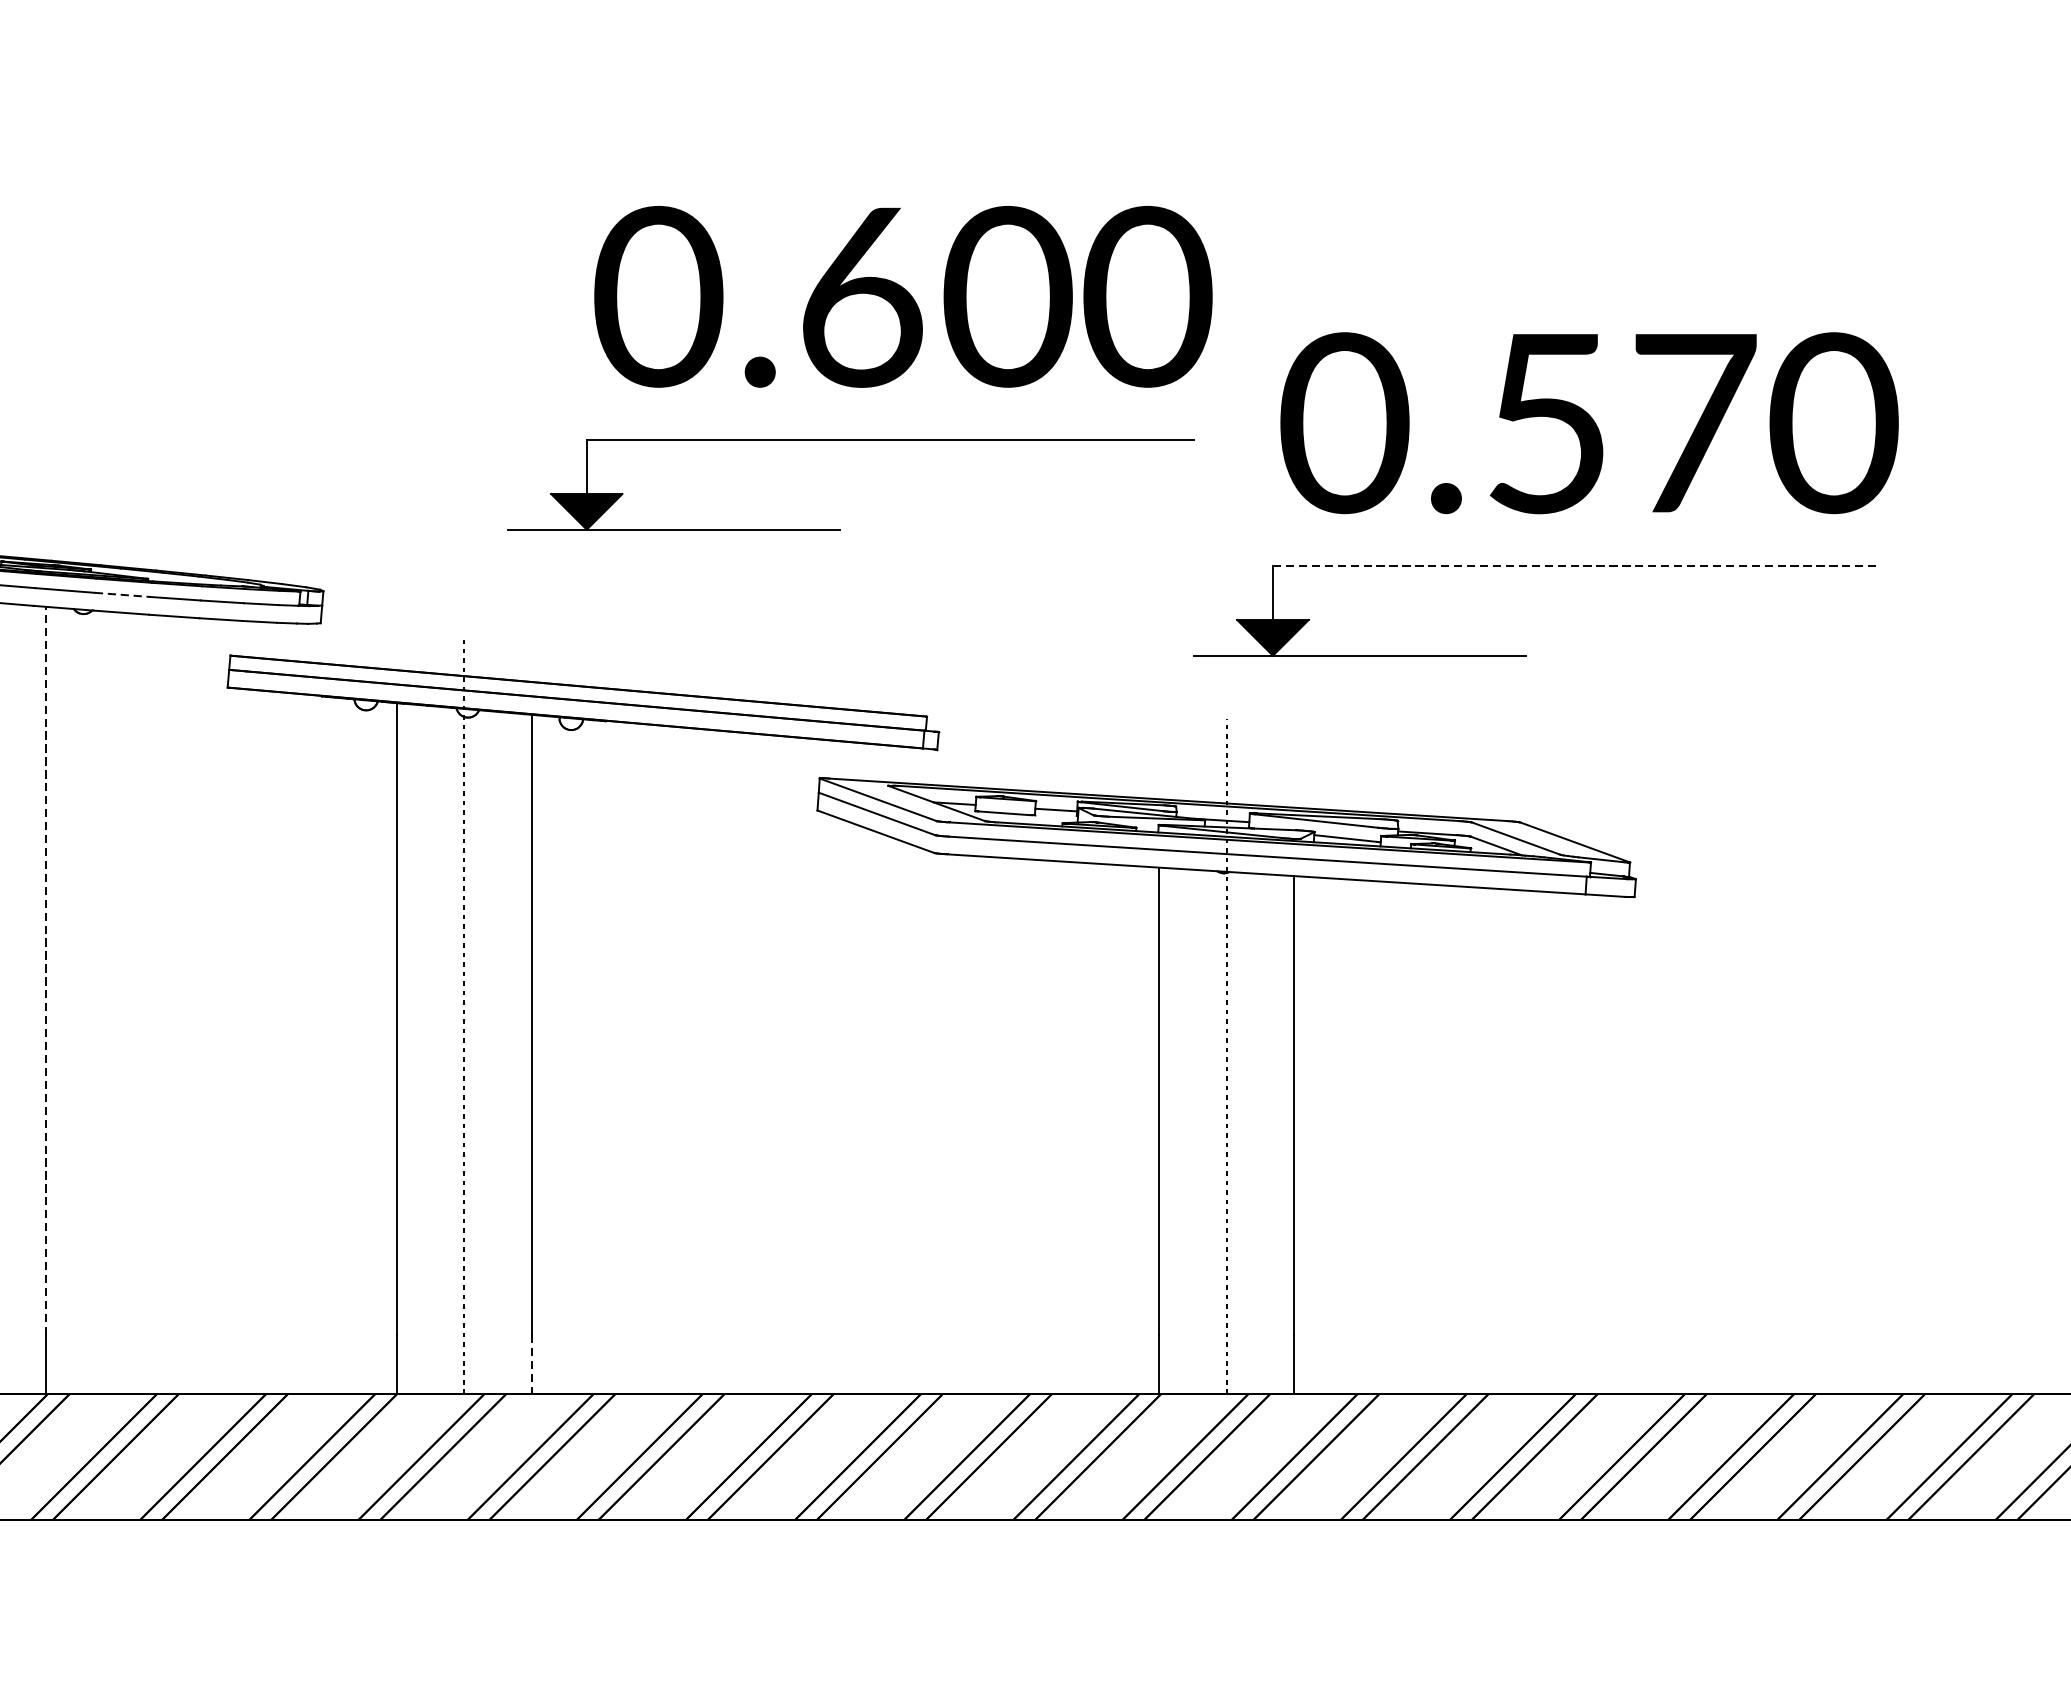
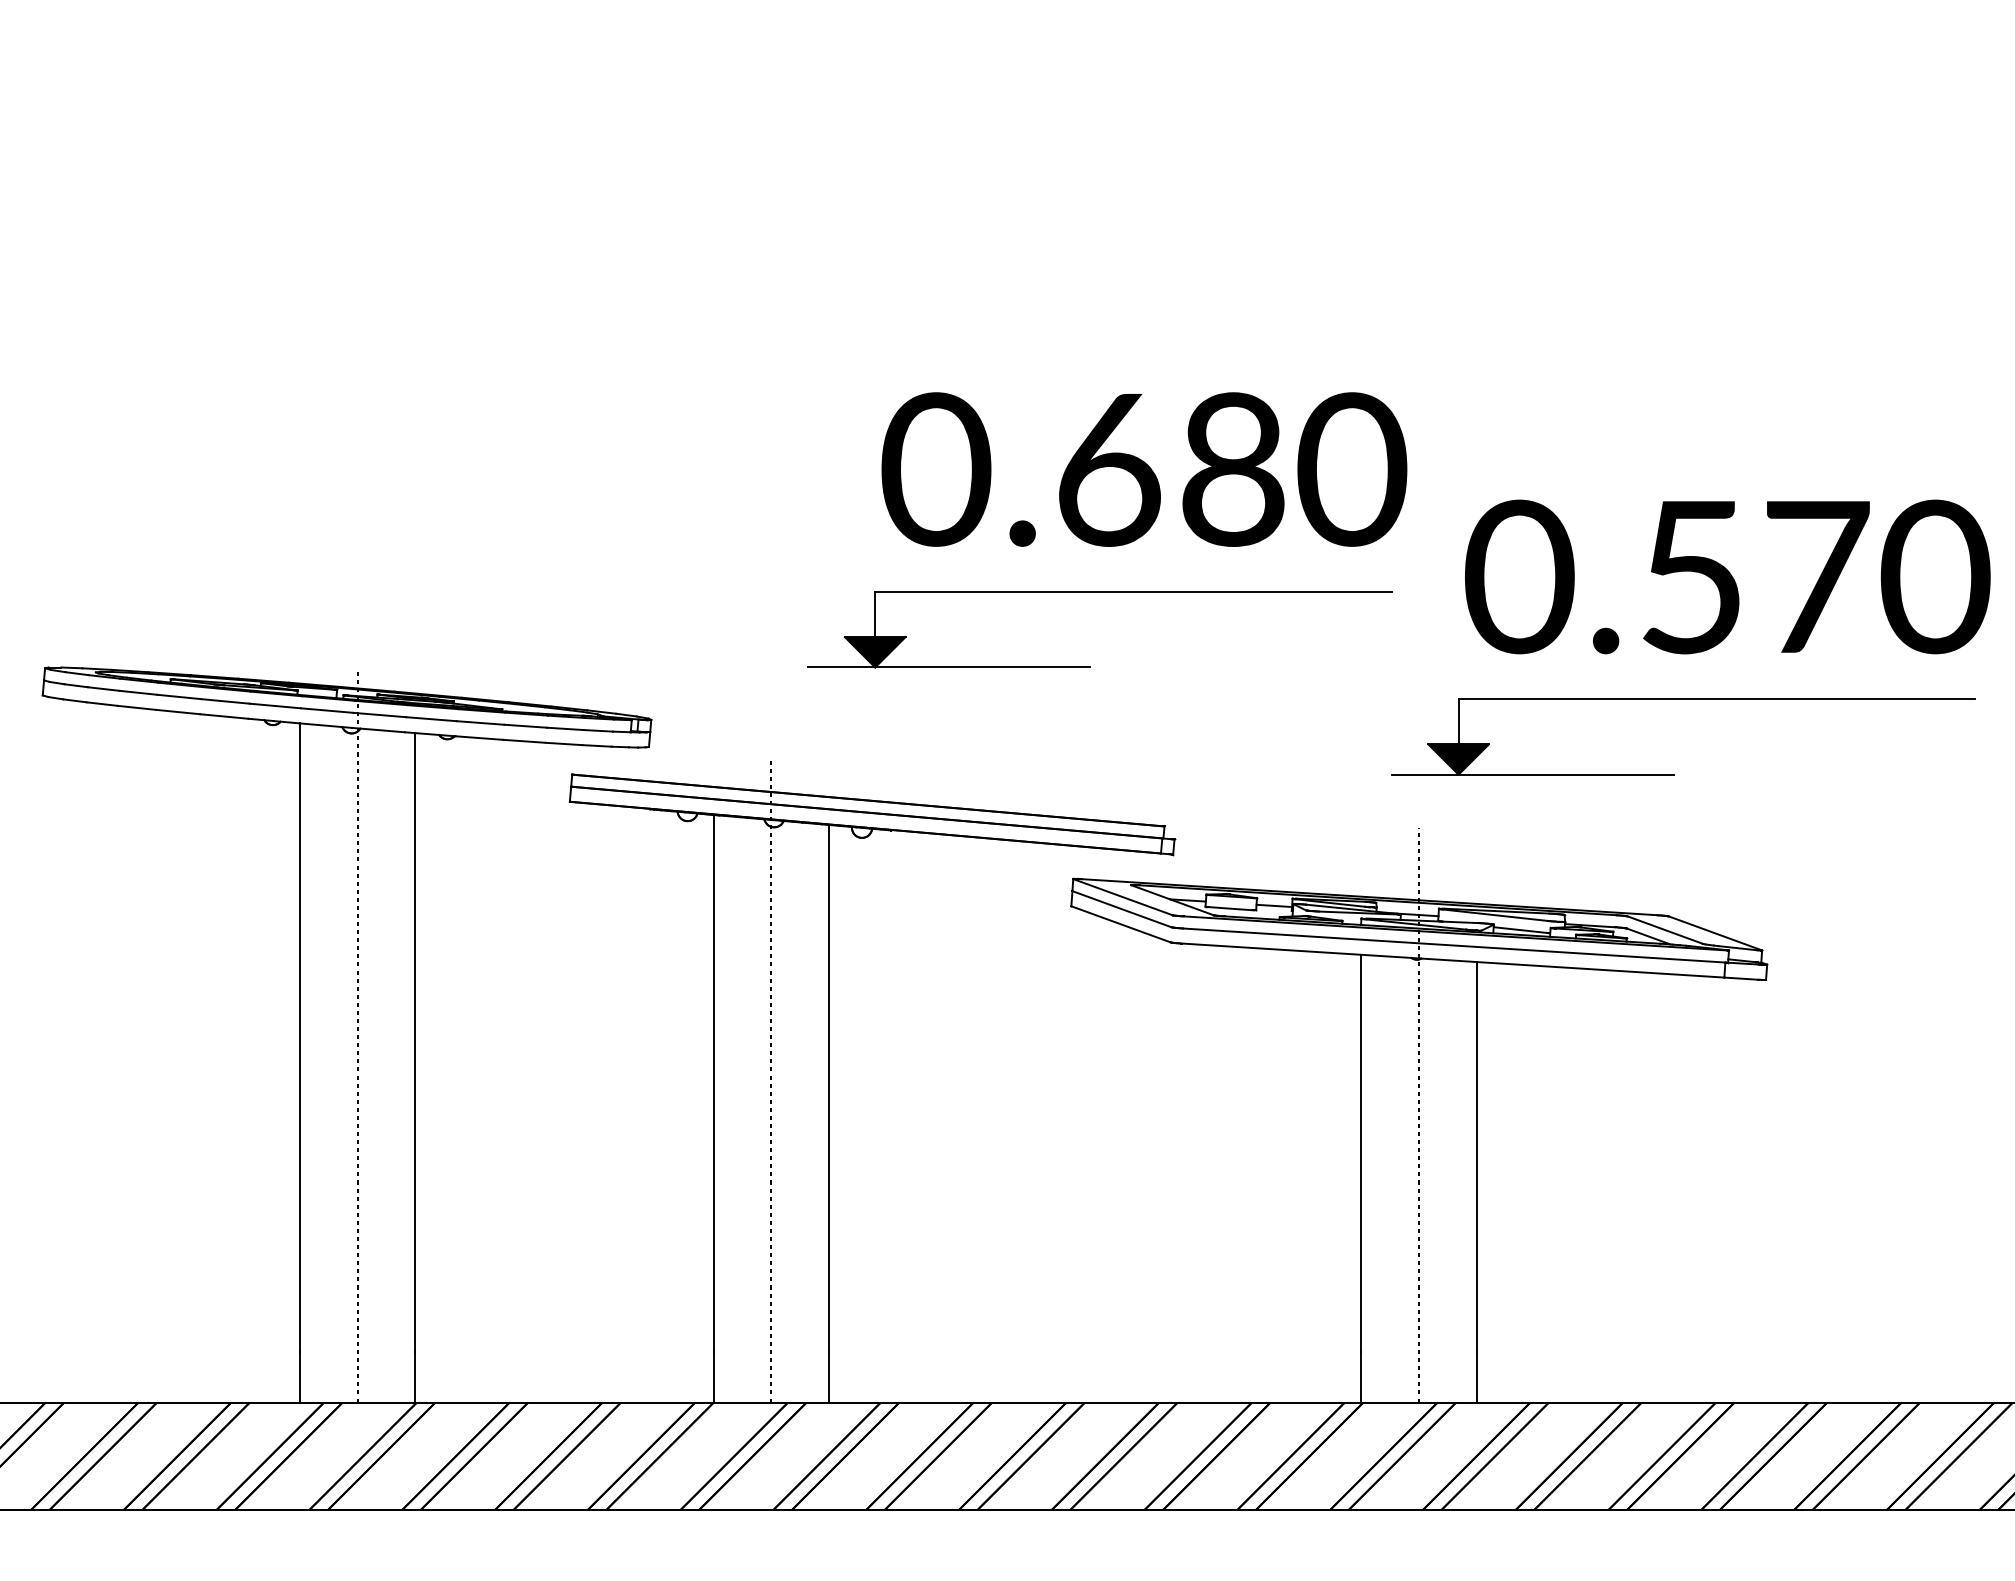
text: (1008, 296) -> (1233, 469), 0 -> 8
line: (1577, 566) -> (1717, 698), dashed -> solid
line: (122, 594) -> (480, 722), dashed -> solid
line: (46, 970) -> (415, 1042), dashed -> solid
line: (531, 1364) -> (828, 1377), dashed -> solid

